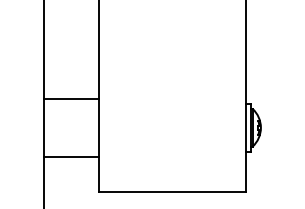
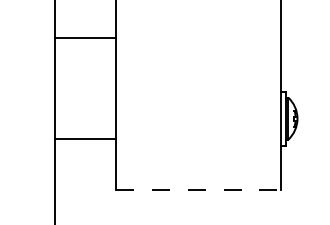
line: (71, 98) -> (85, 37), moved
line: (71, 156) -> (85, 138), moved
line: (172, 191) -> (198, 189), solid -> dashed

